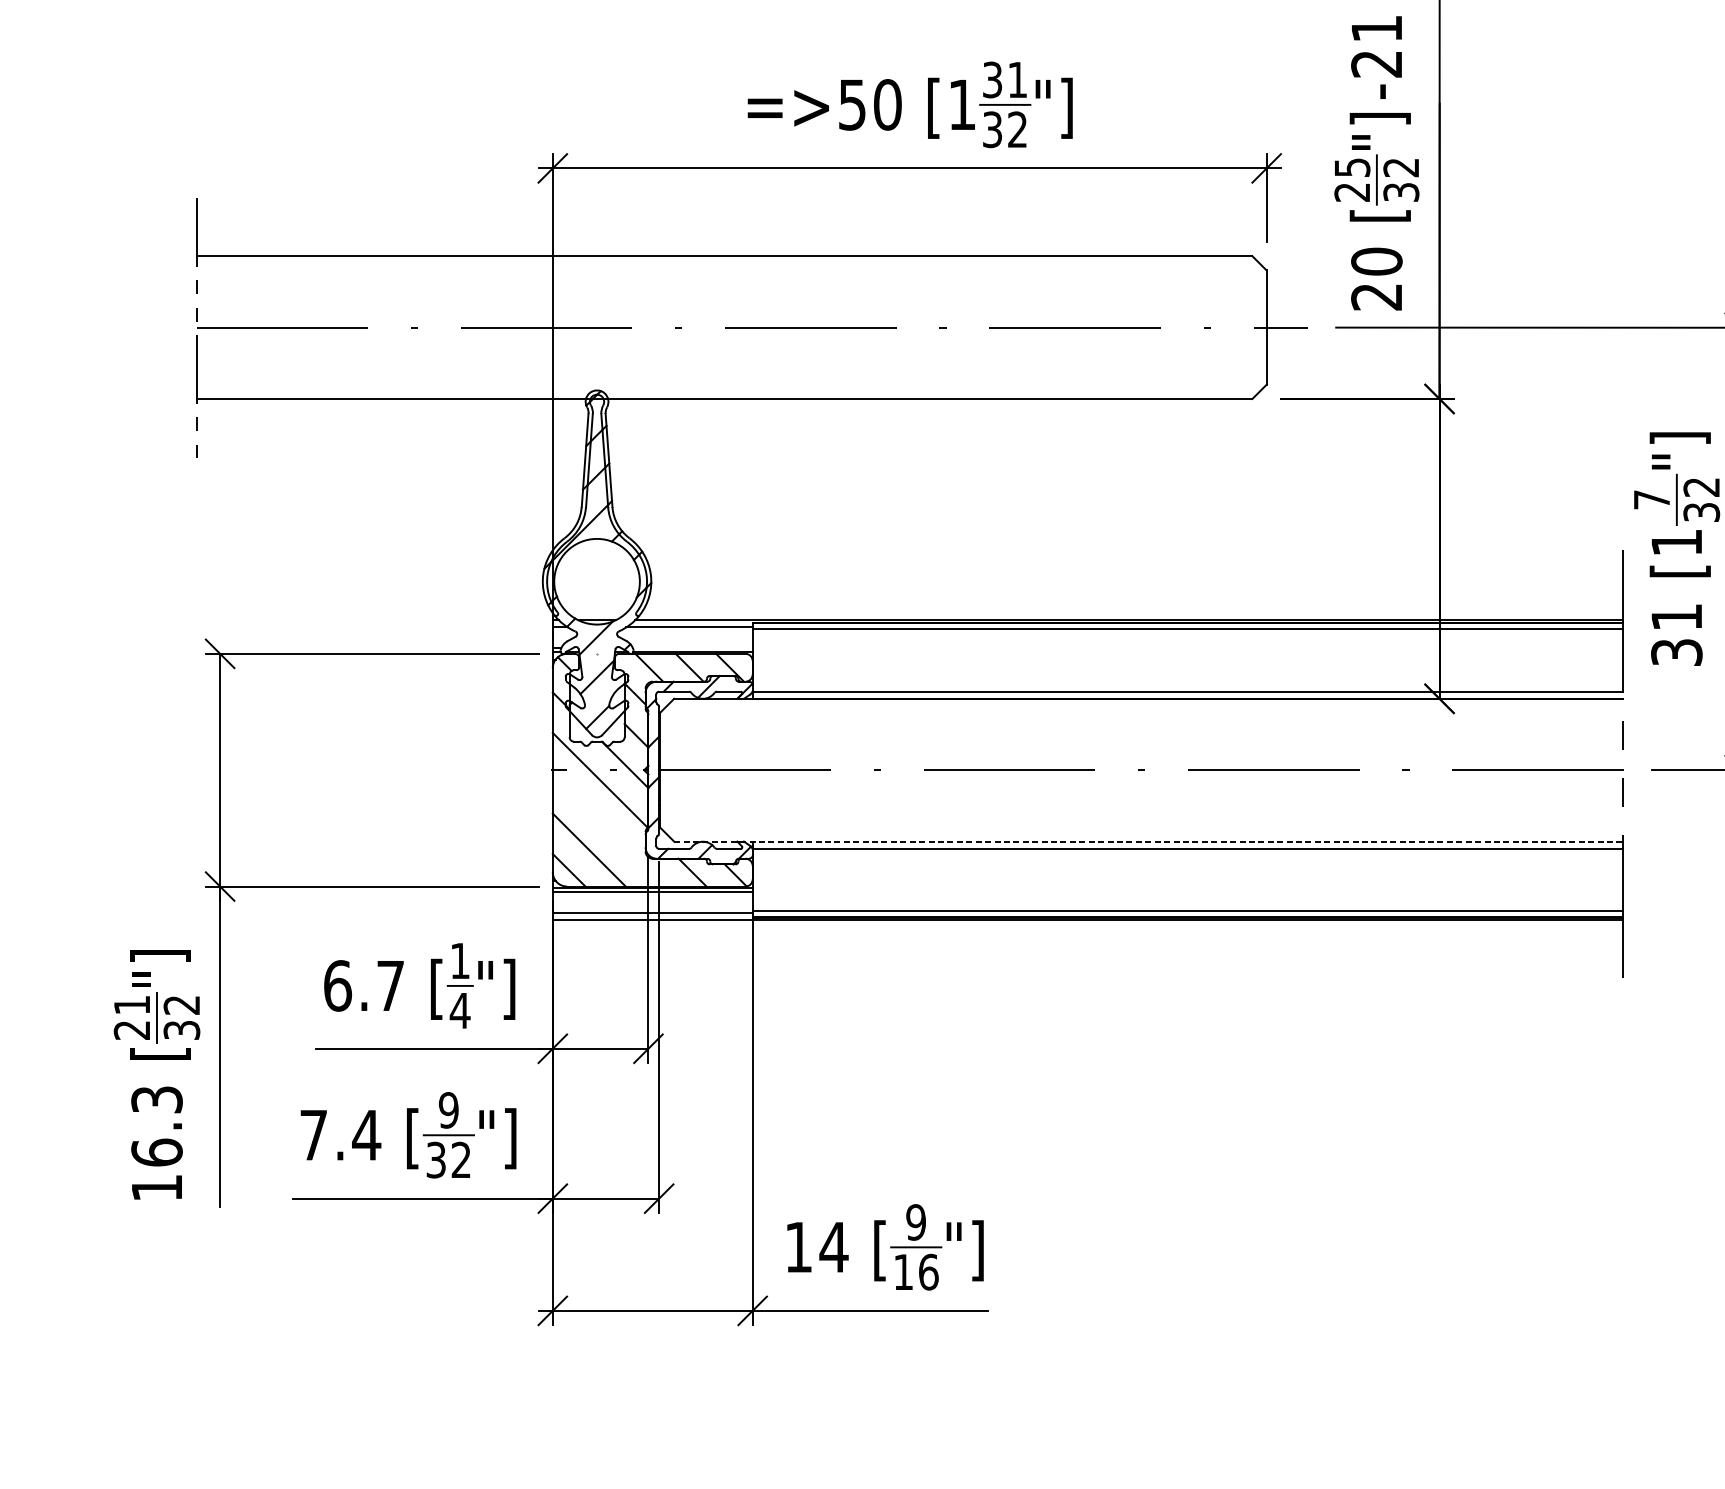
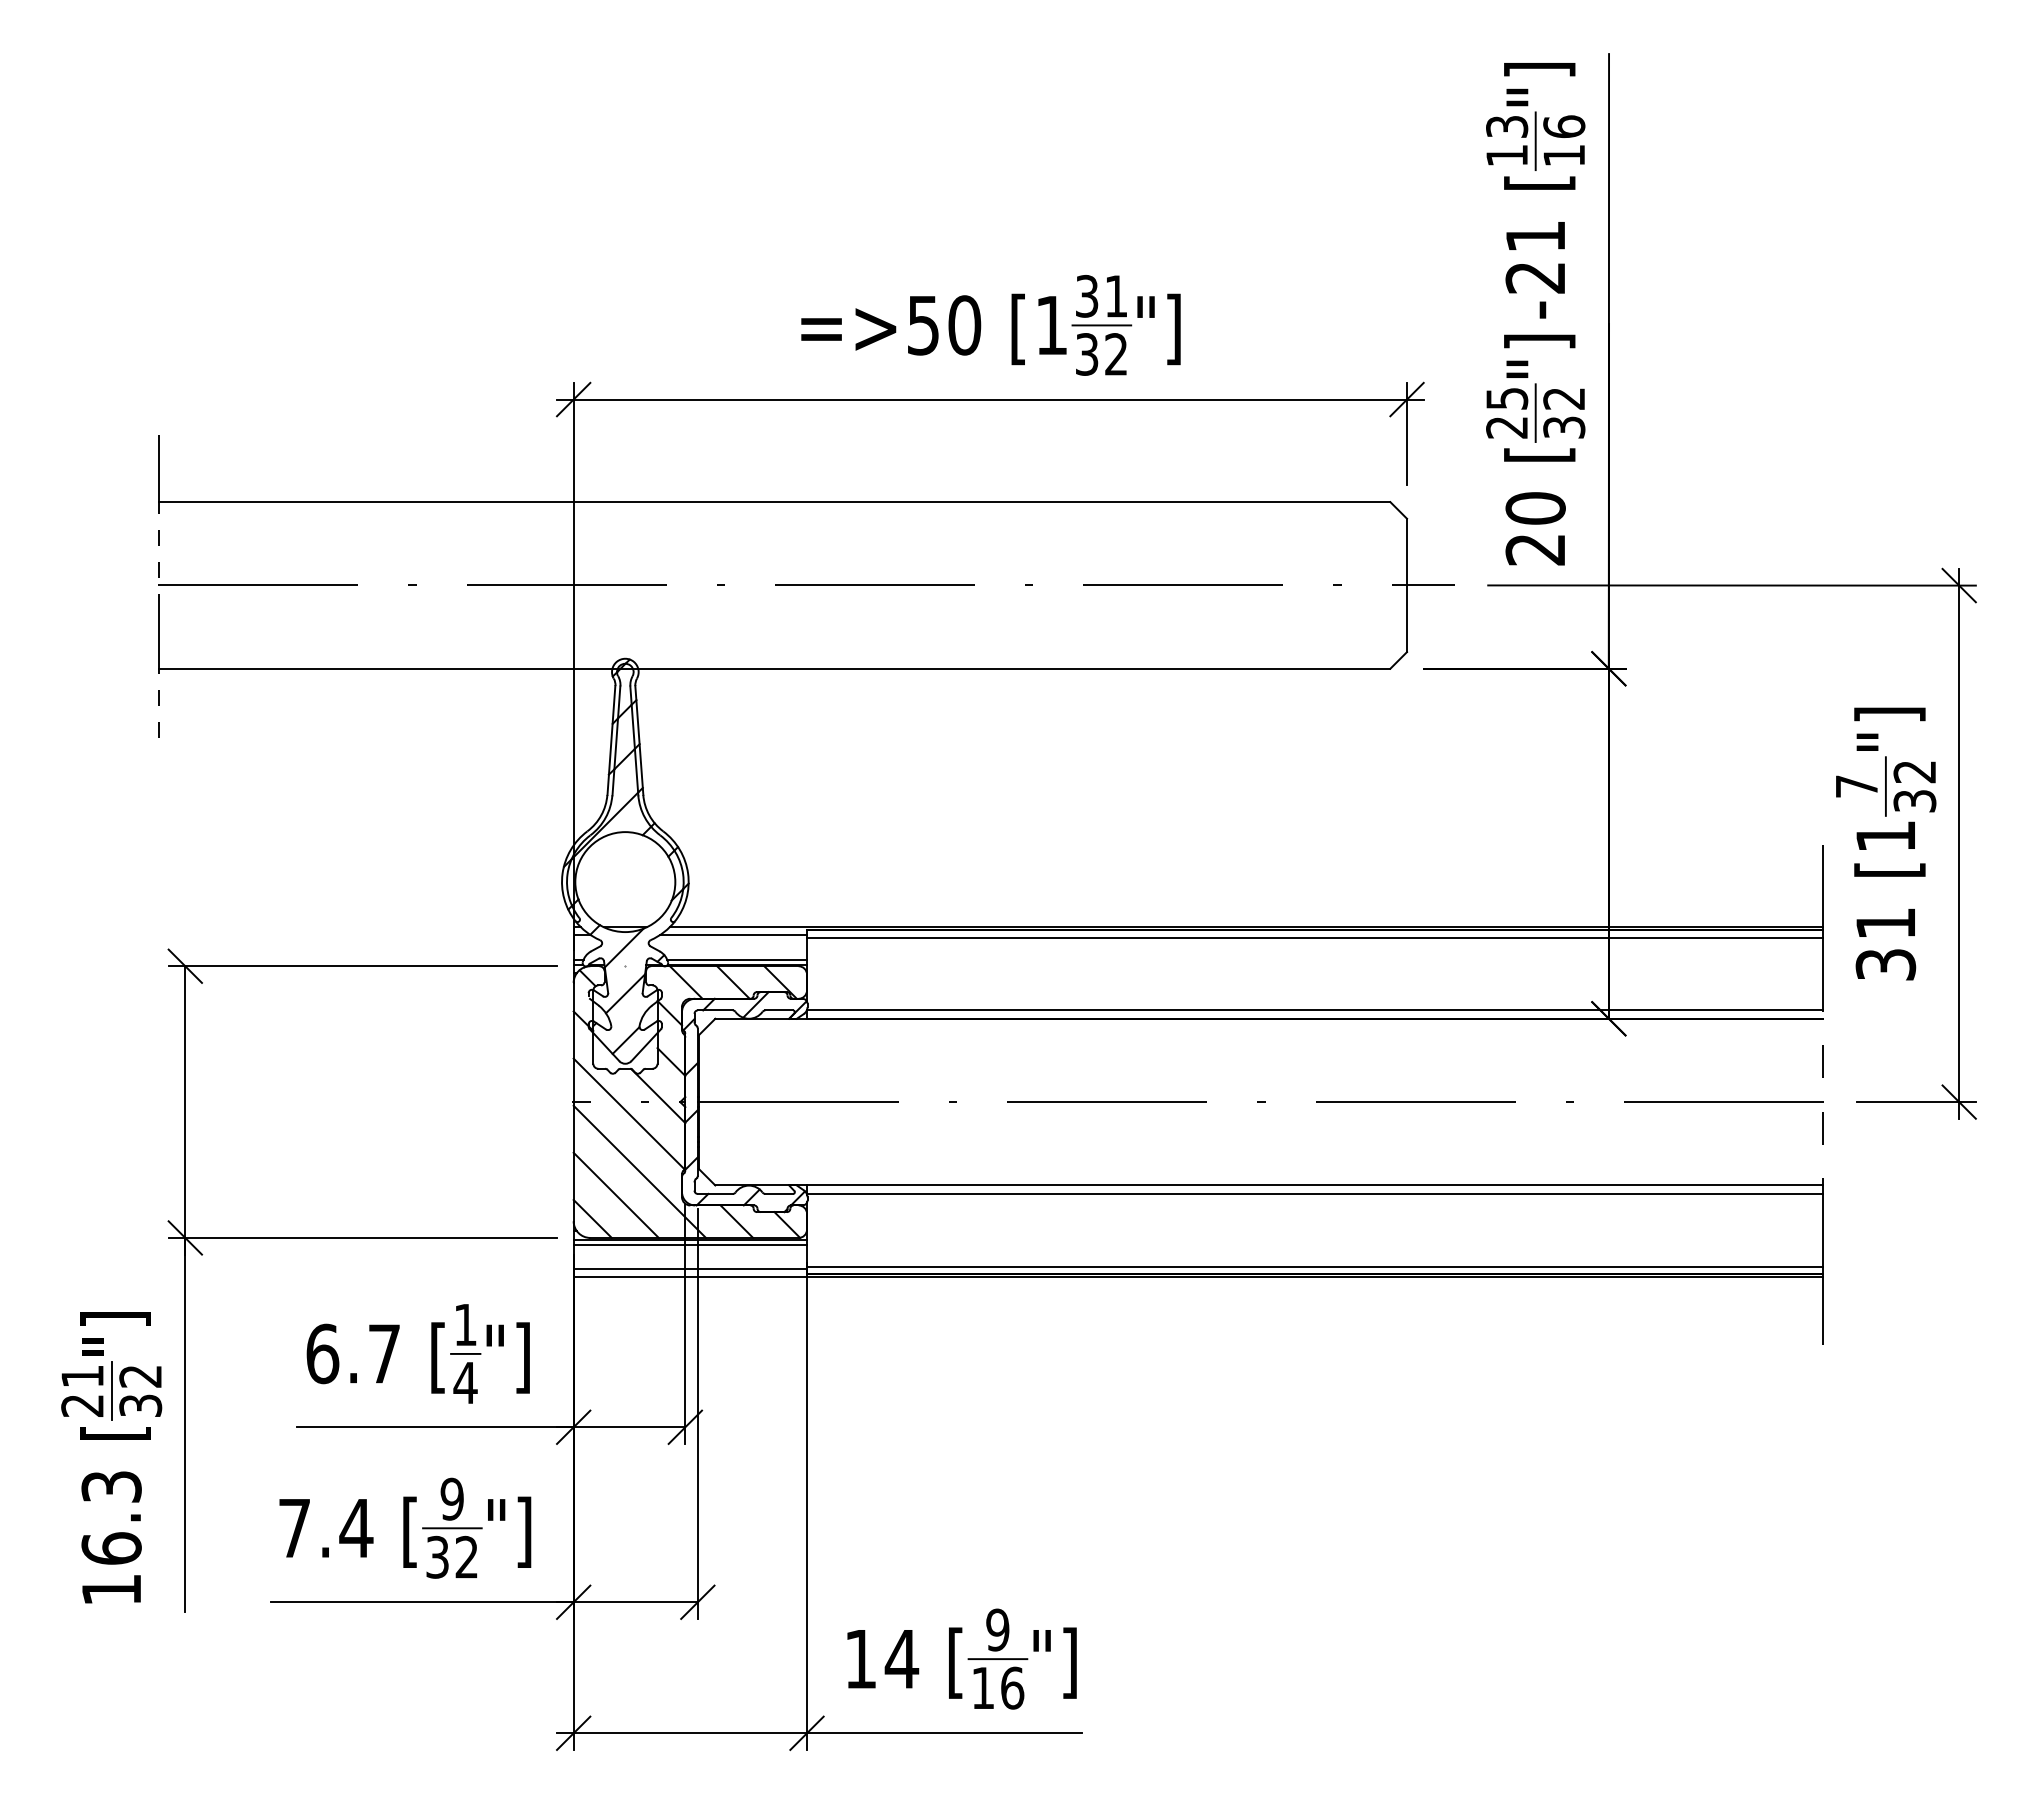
line: (693, 648) -> (737, 959), added
line: (609, 829) -> (639, 1171), added
line: (1148, 841) -> (1269, 1185), dashed -> solid

